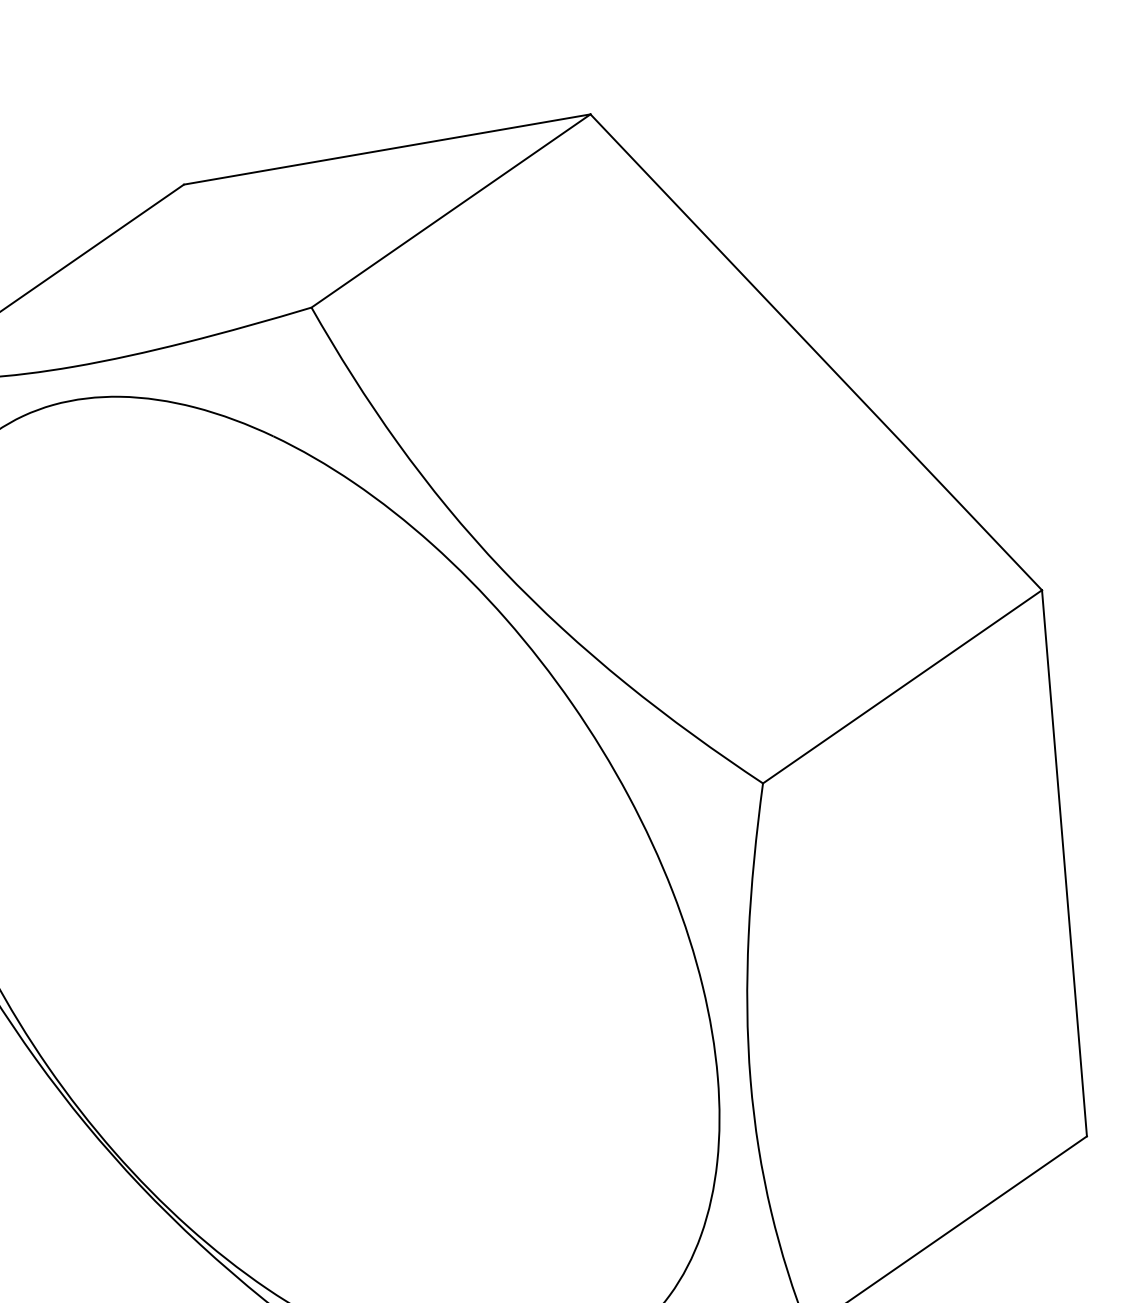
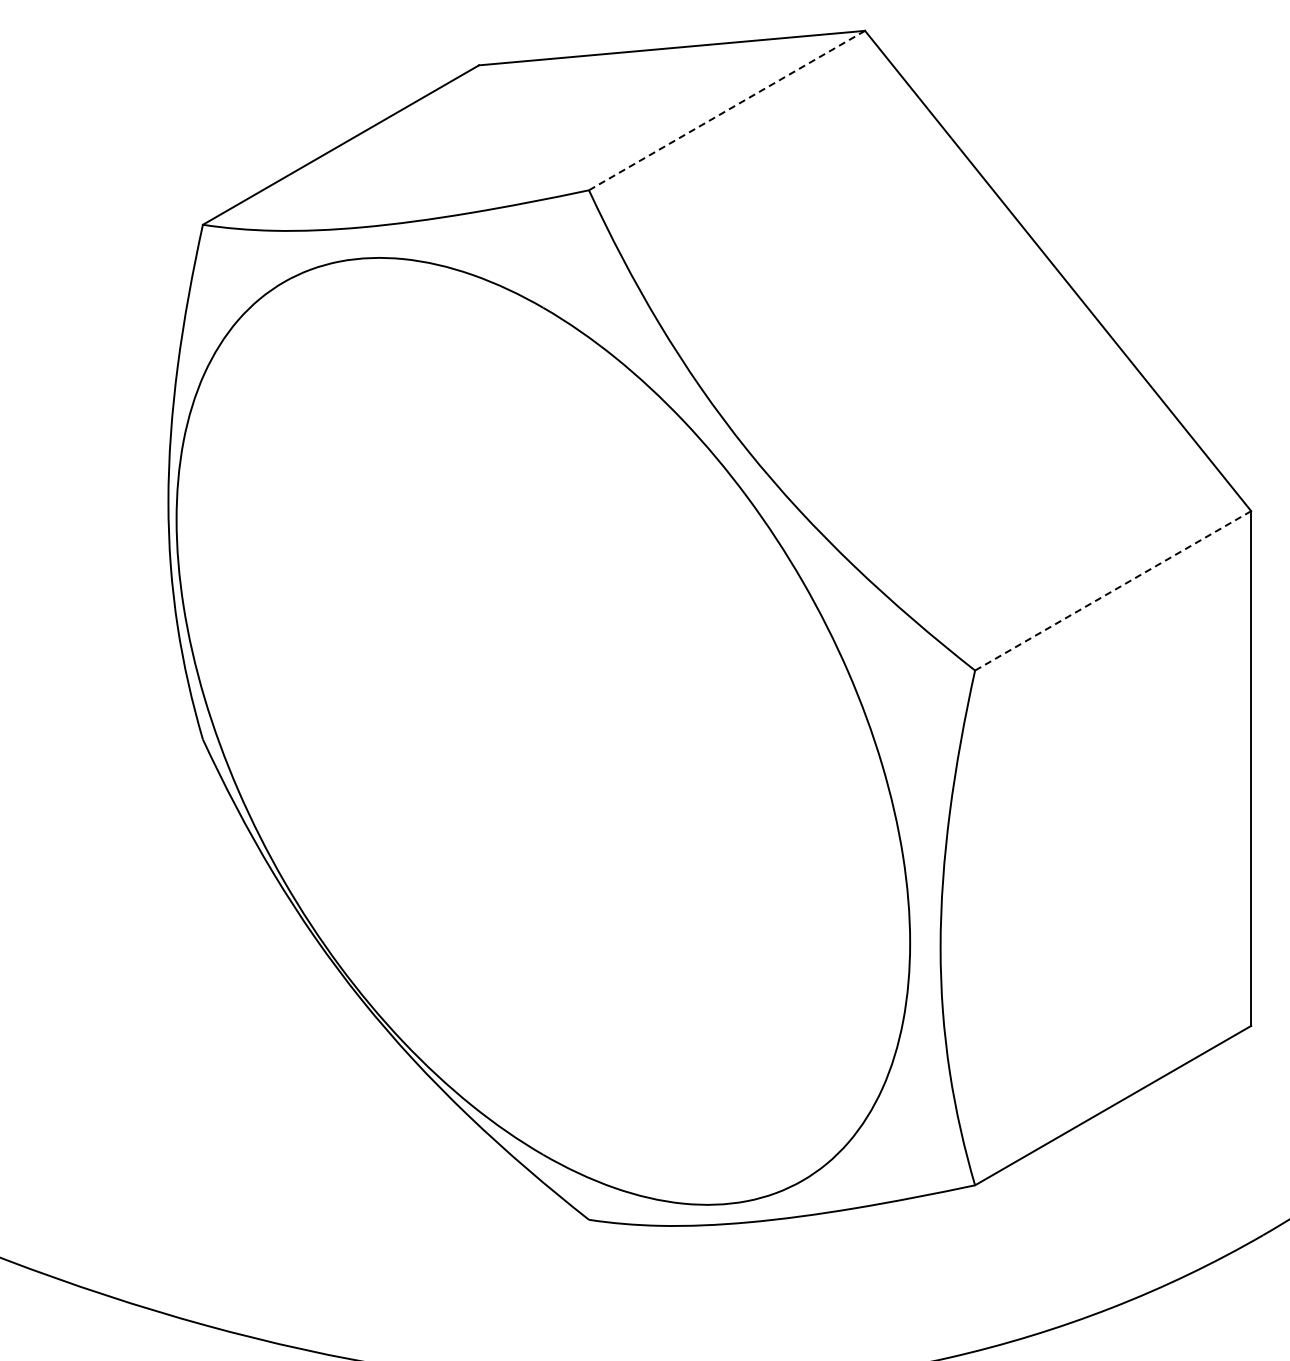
line: (451, 210) -> (727, 110), solid -> dashed
line: (902, 686) -> (1113, 590), solid -> dashed

